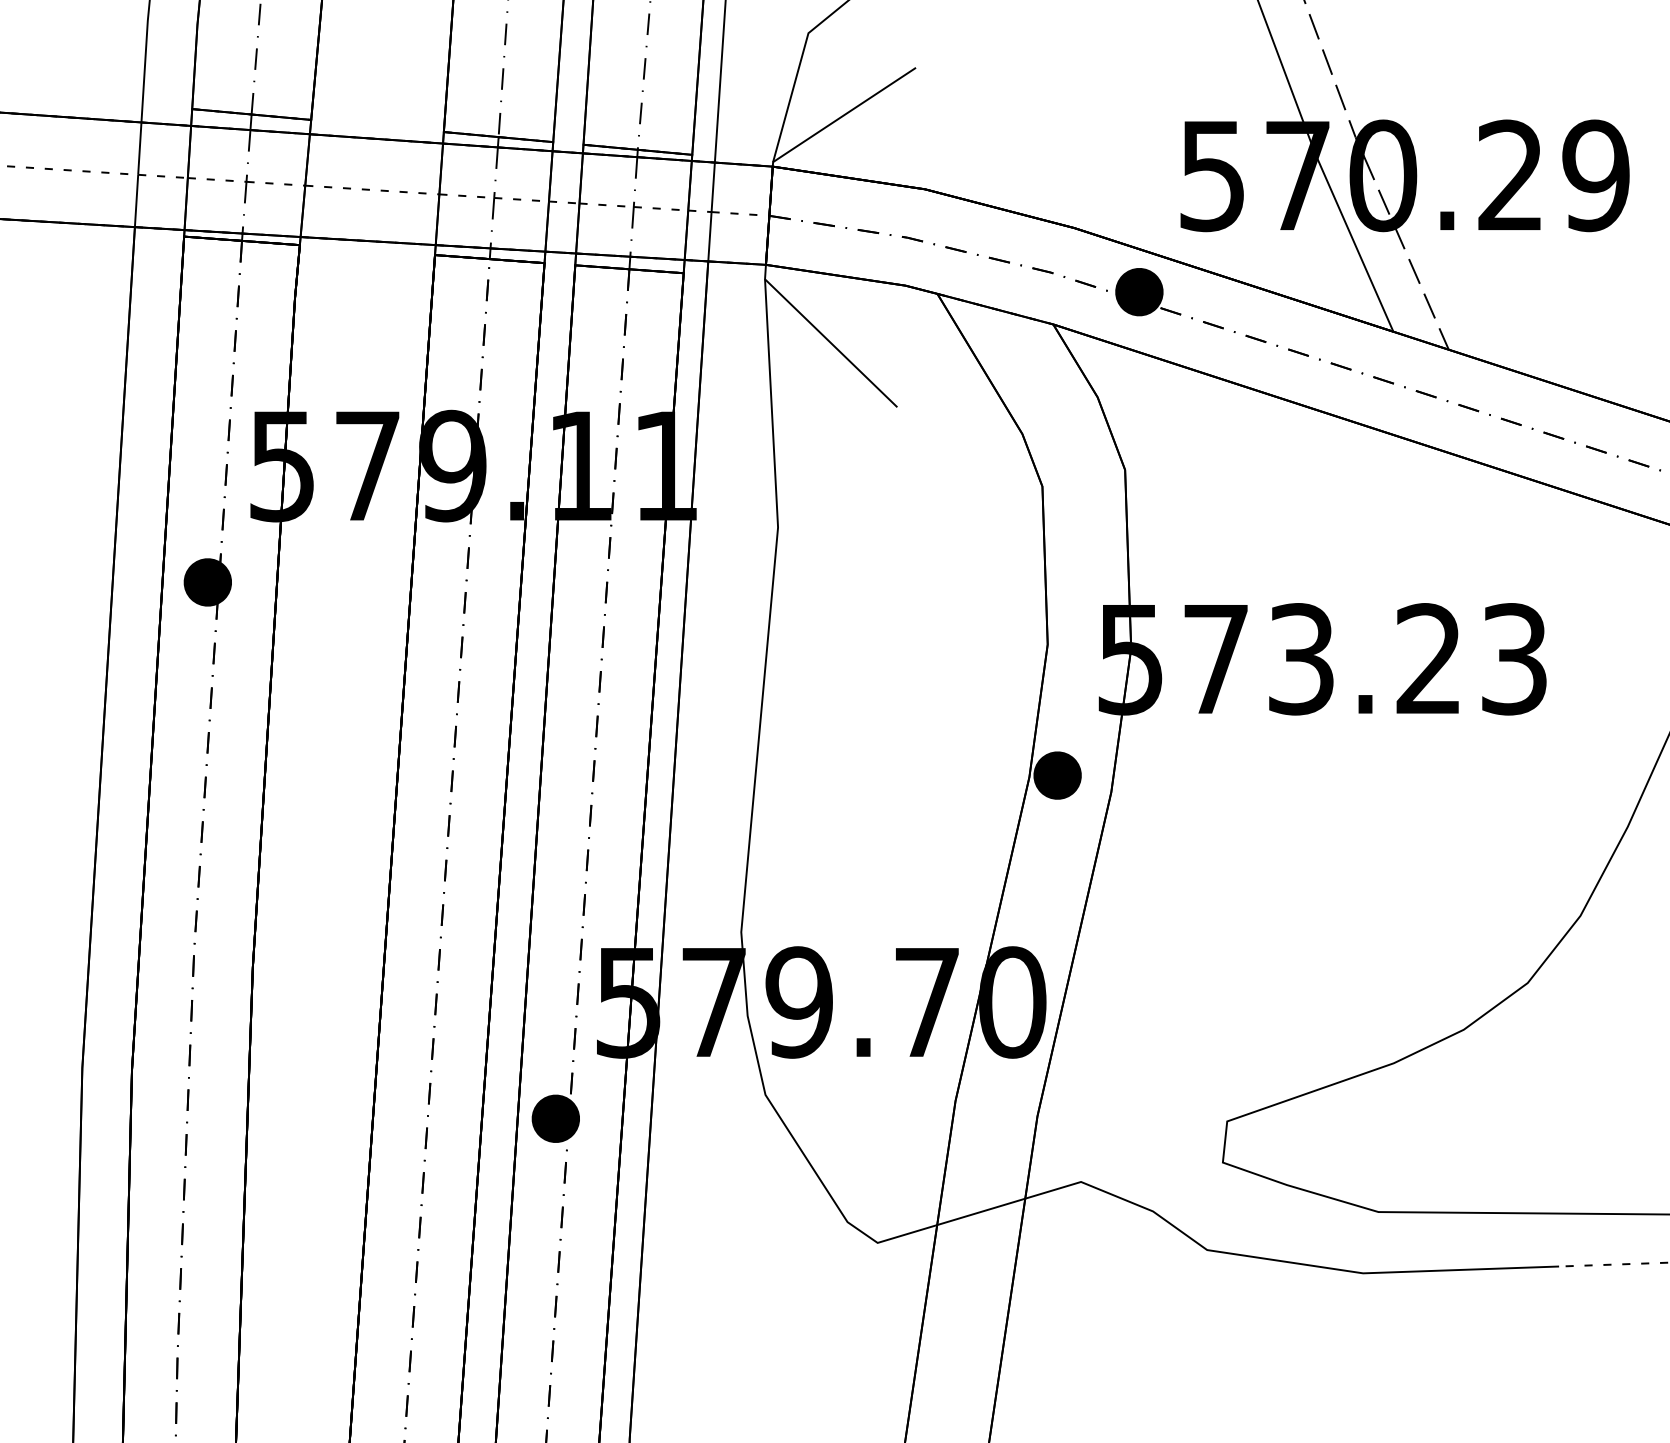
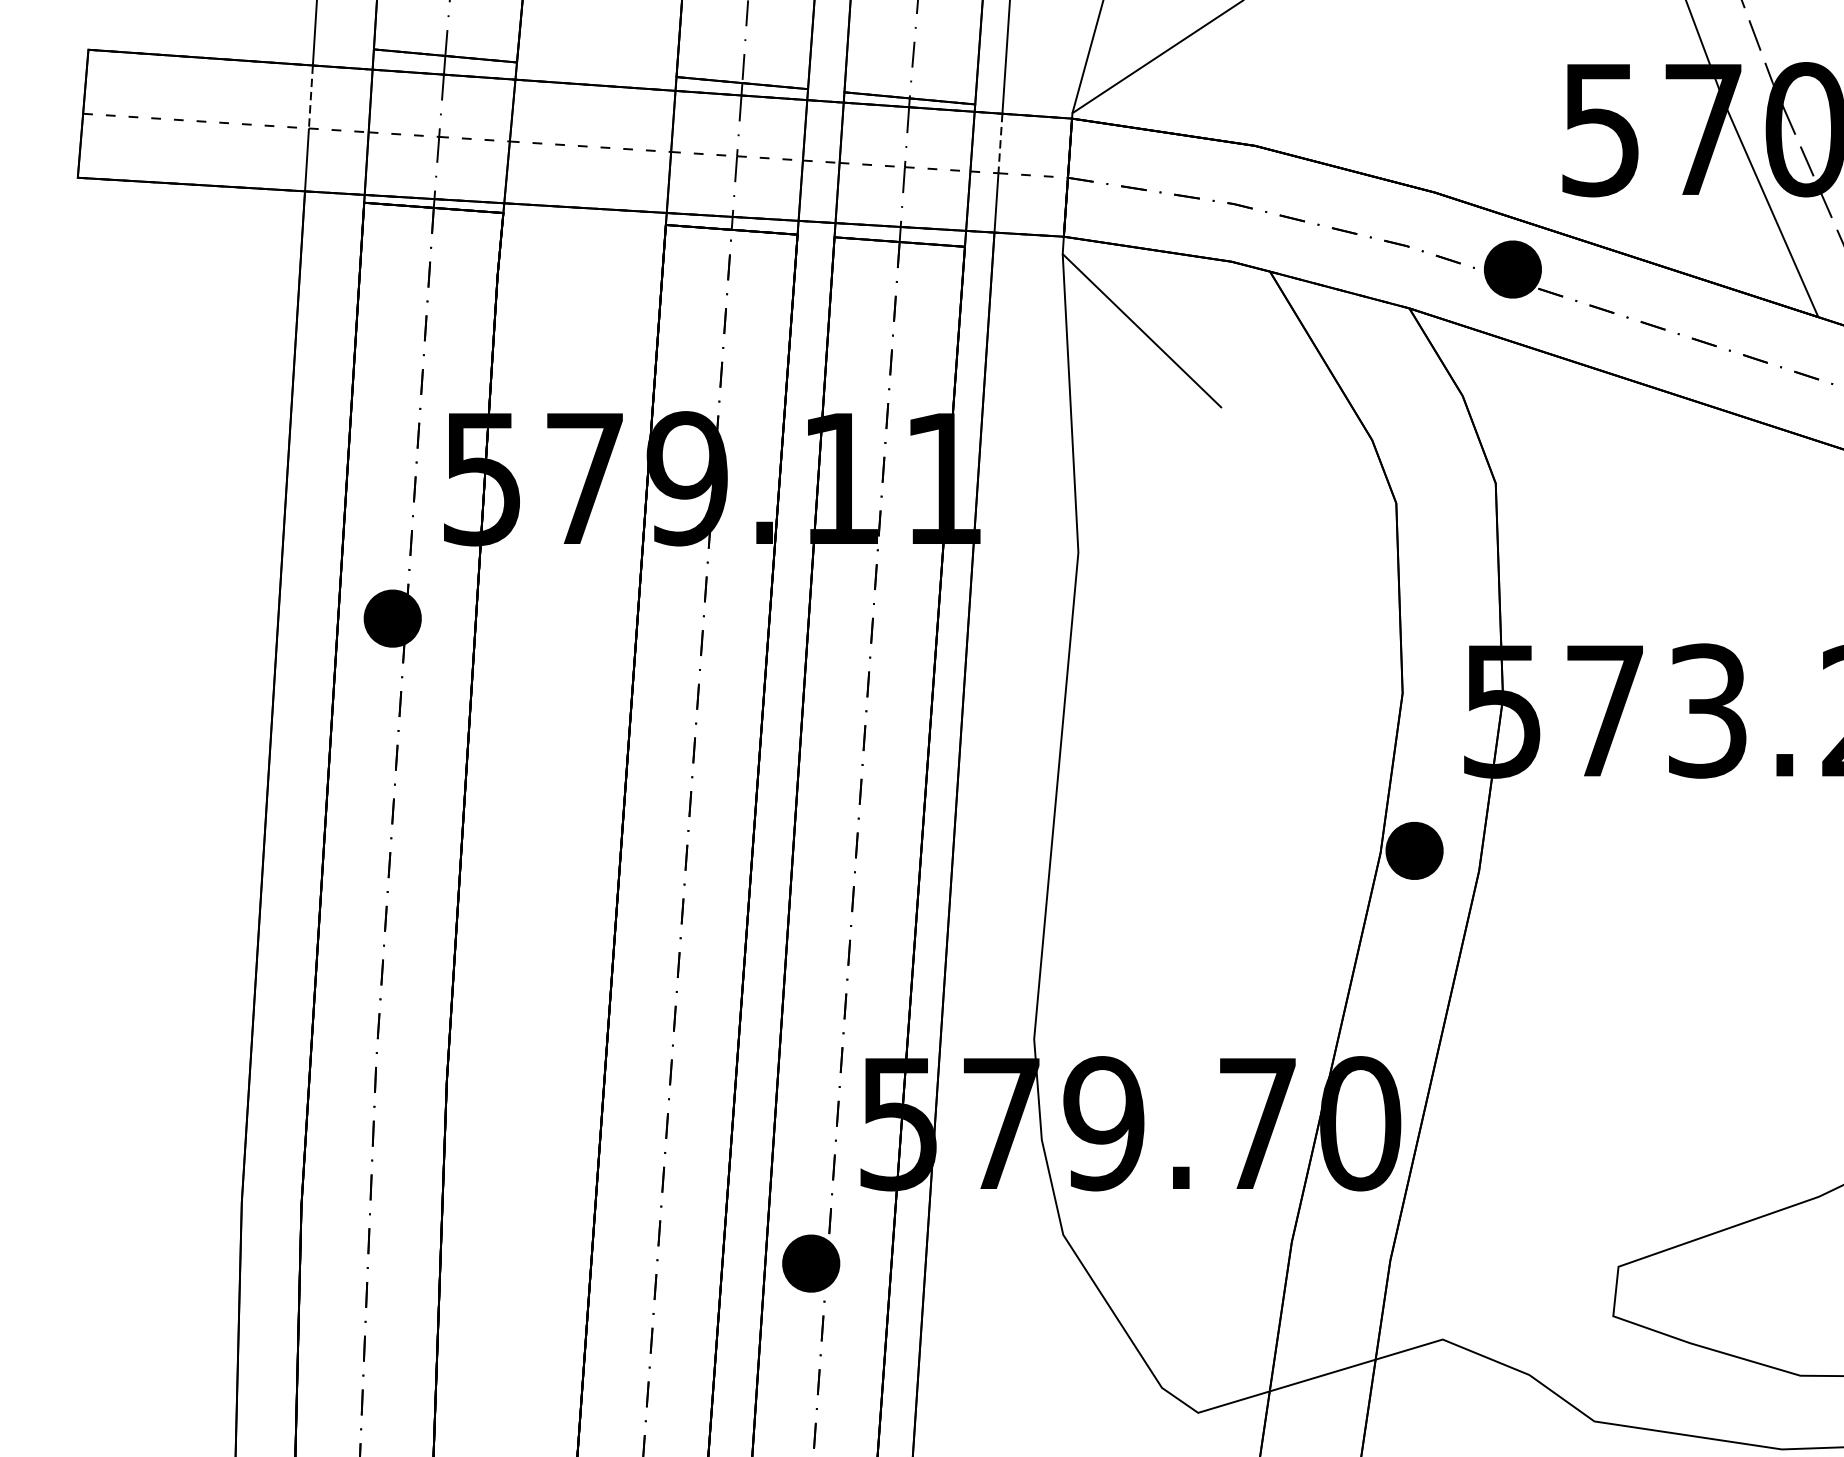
line: (139, 149) -> (310, 98), solid -> dashed
line: (713, 187) -> (1000, 143), solid -> dashed

